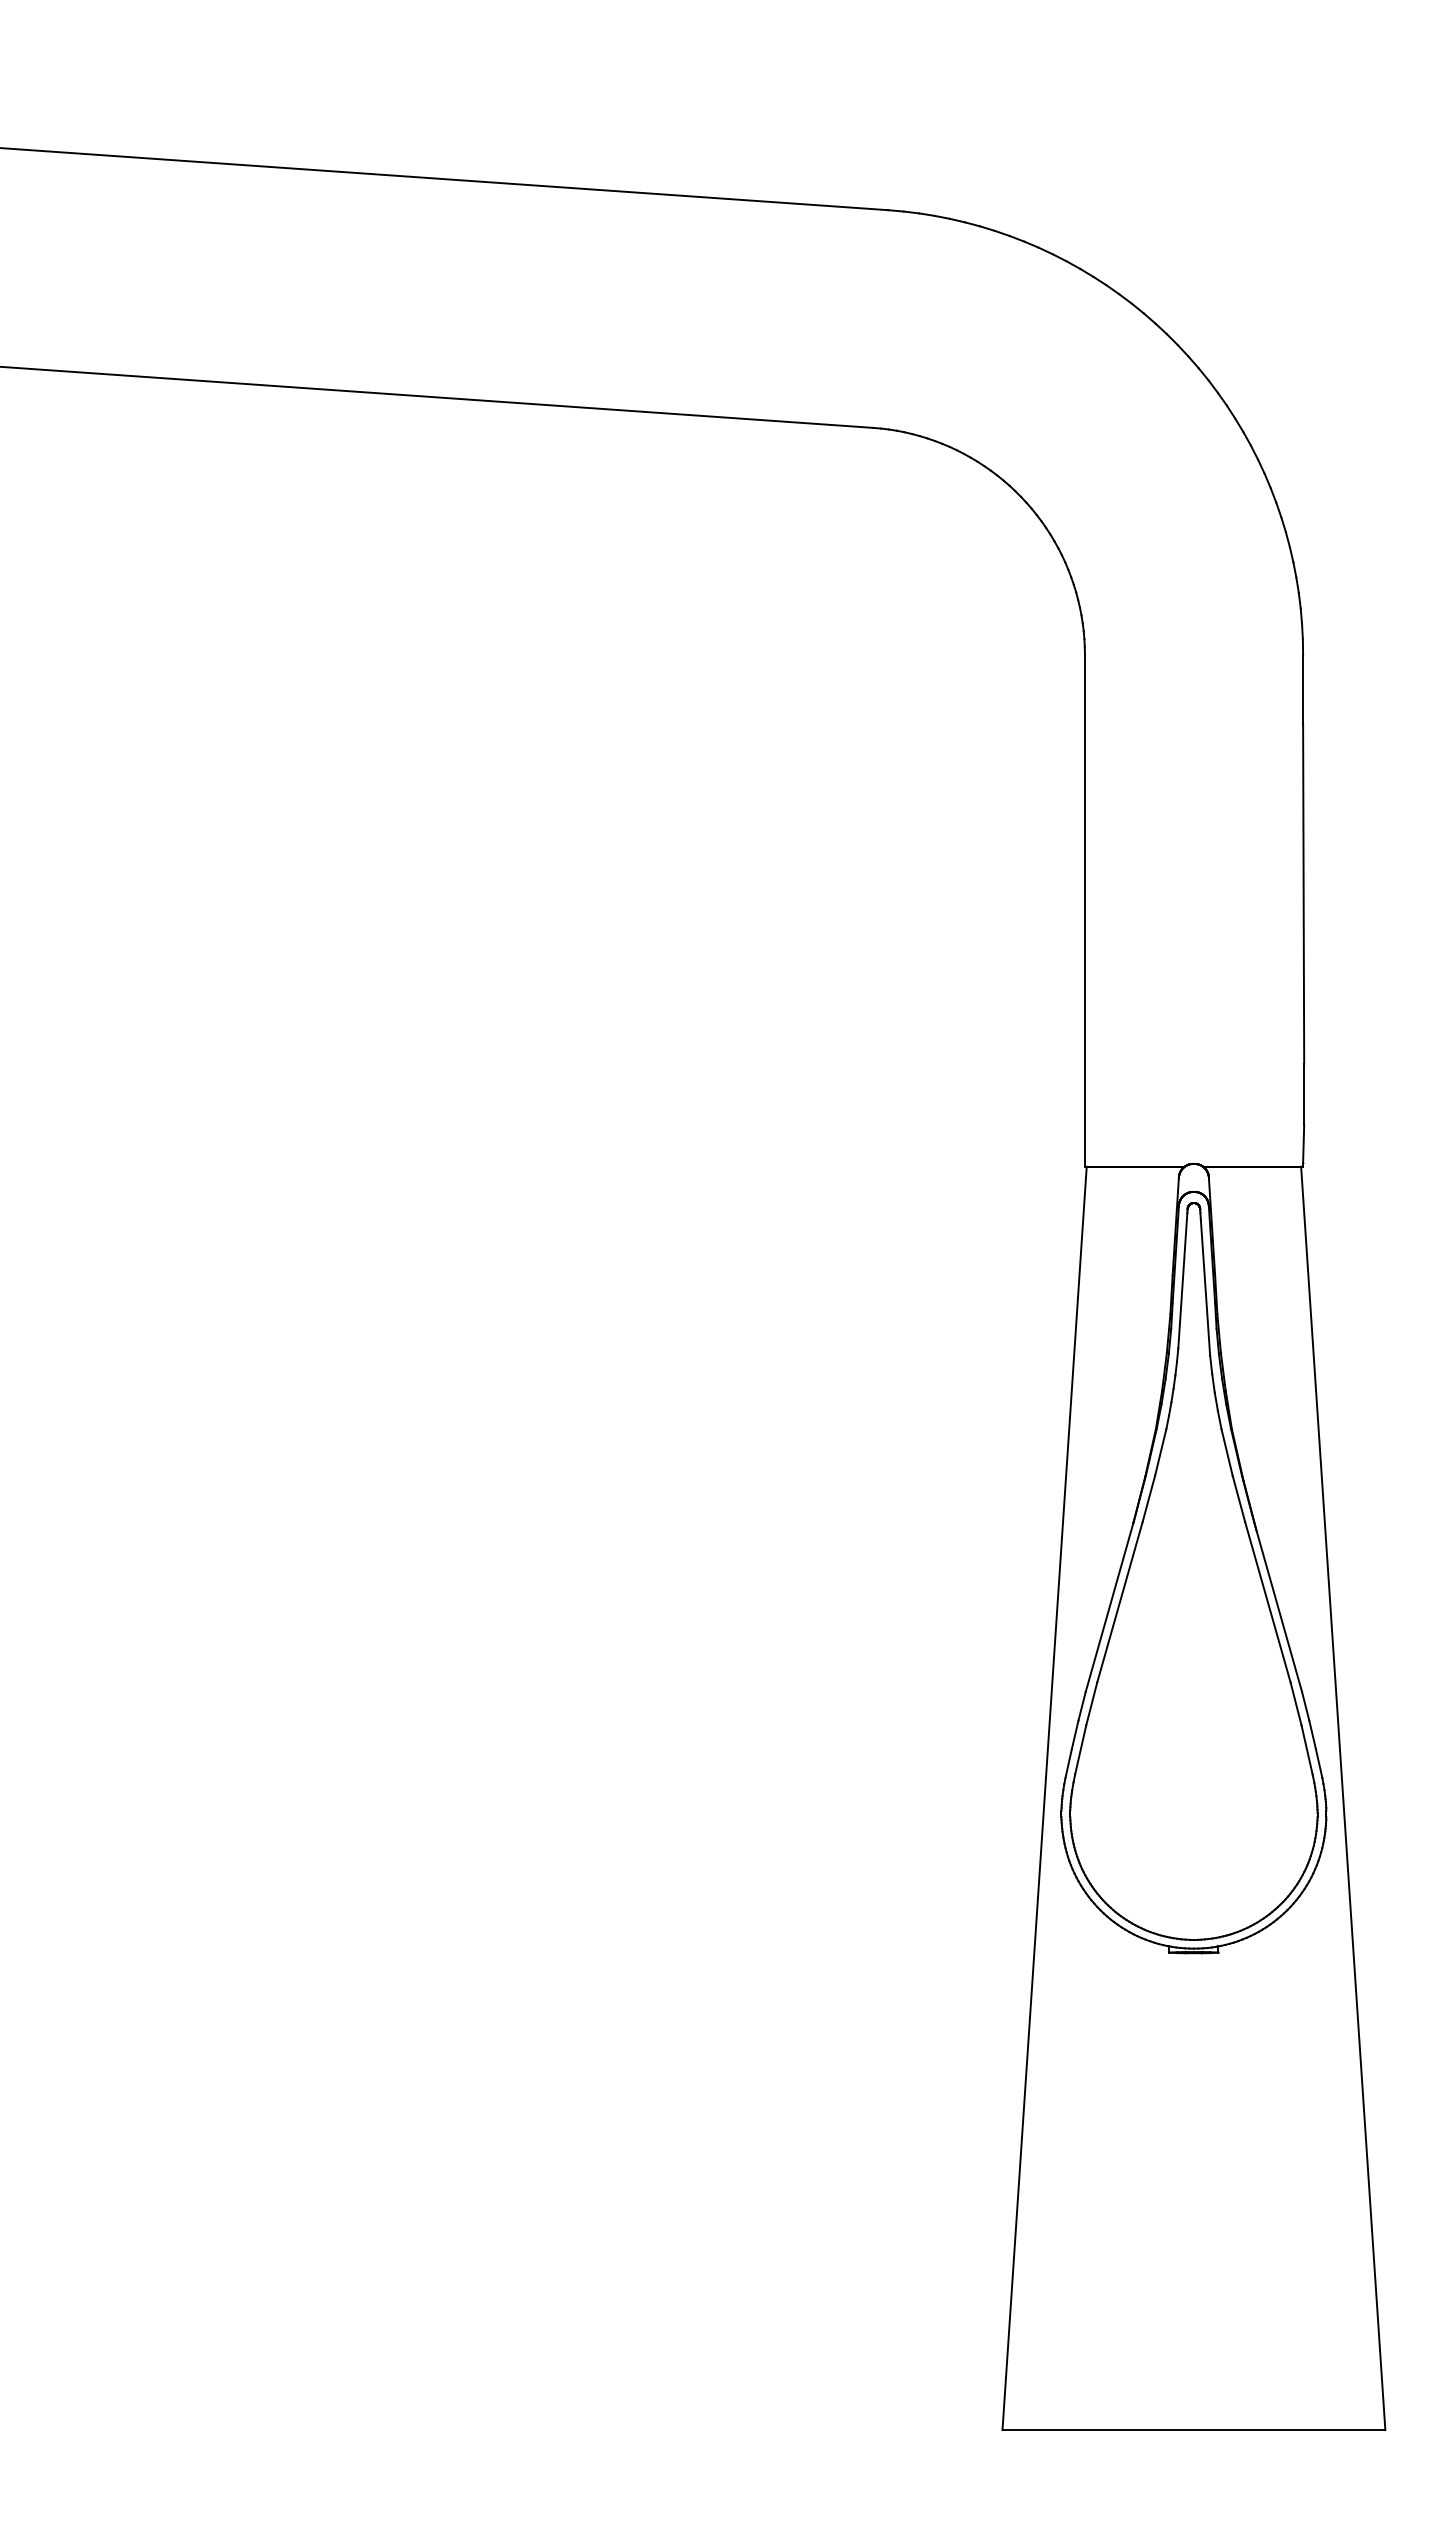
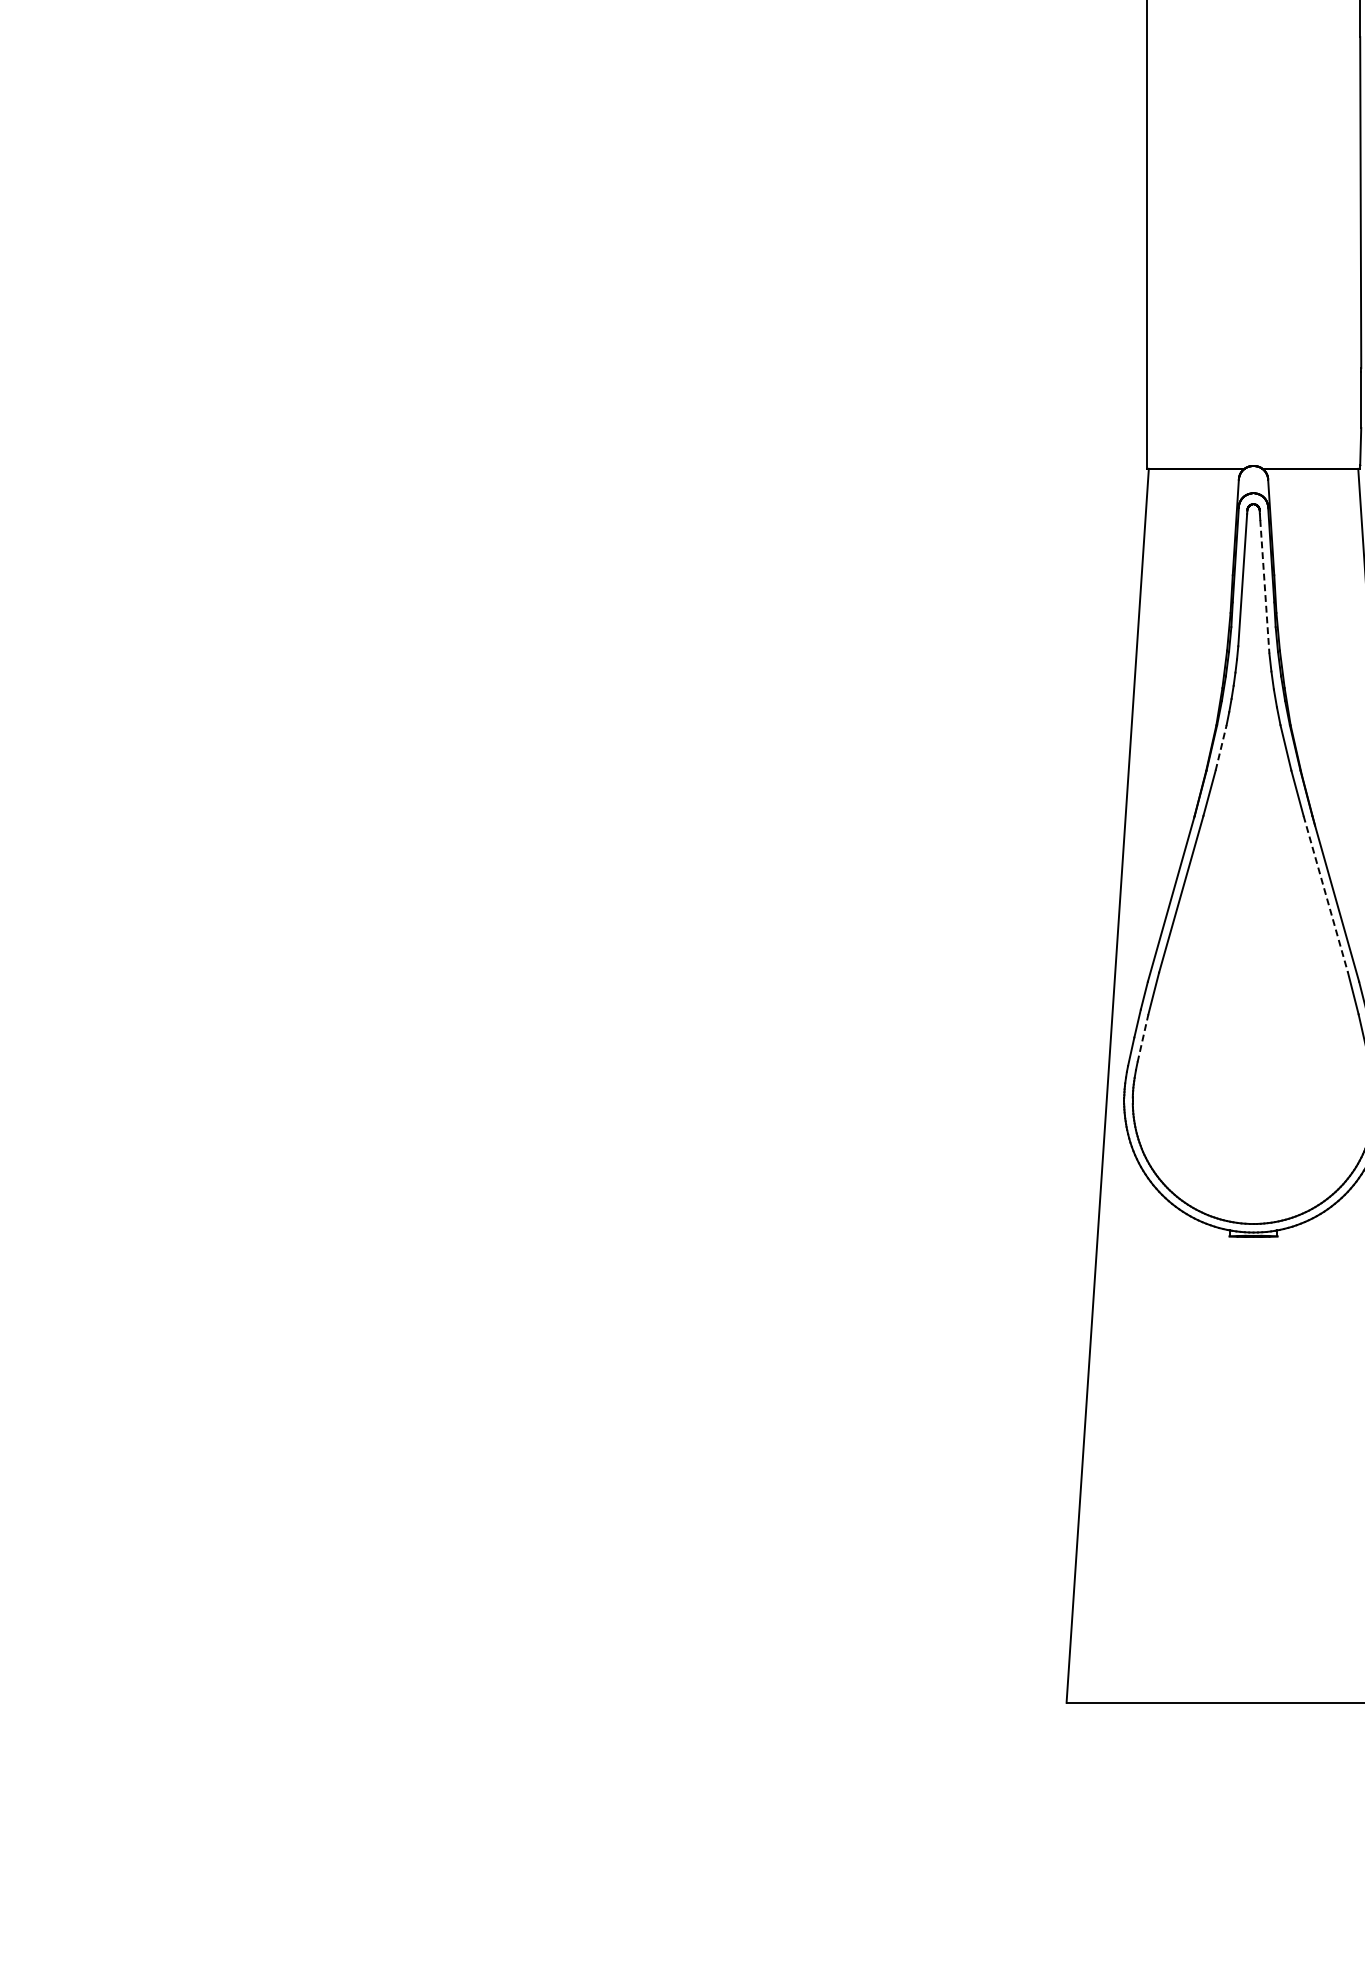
line: (1205, 1287) -> (1264, 586), solid -> dashed
line: (1160, 1452) -> (1220, 747), solid -> dashed
line: (1268, 1602) -> (1326, 894), solid -> dashed
line: (1080, 1749) -> (1142, 1038), solid -> dashed

